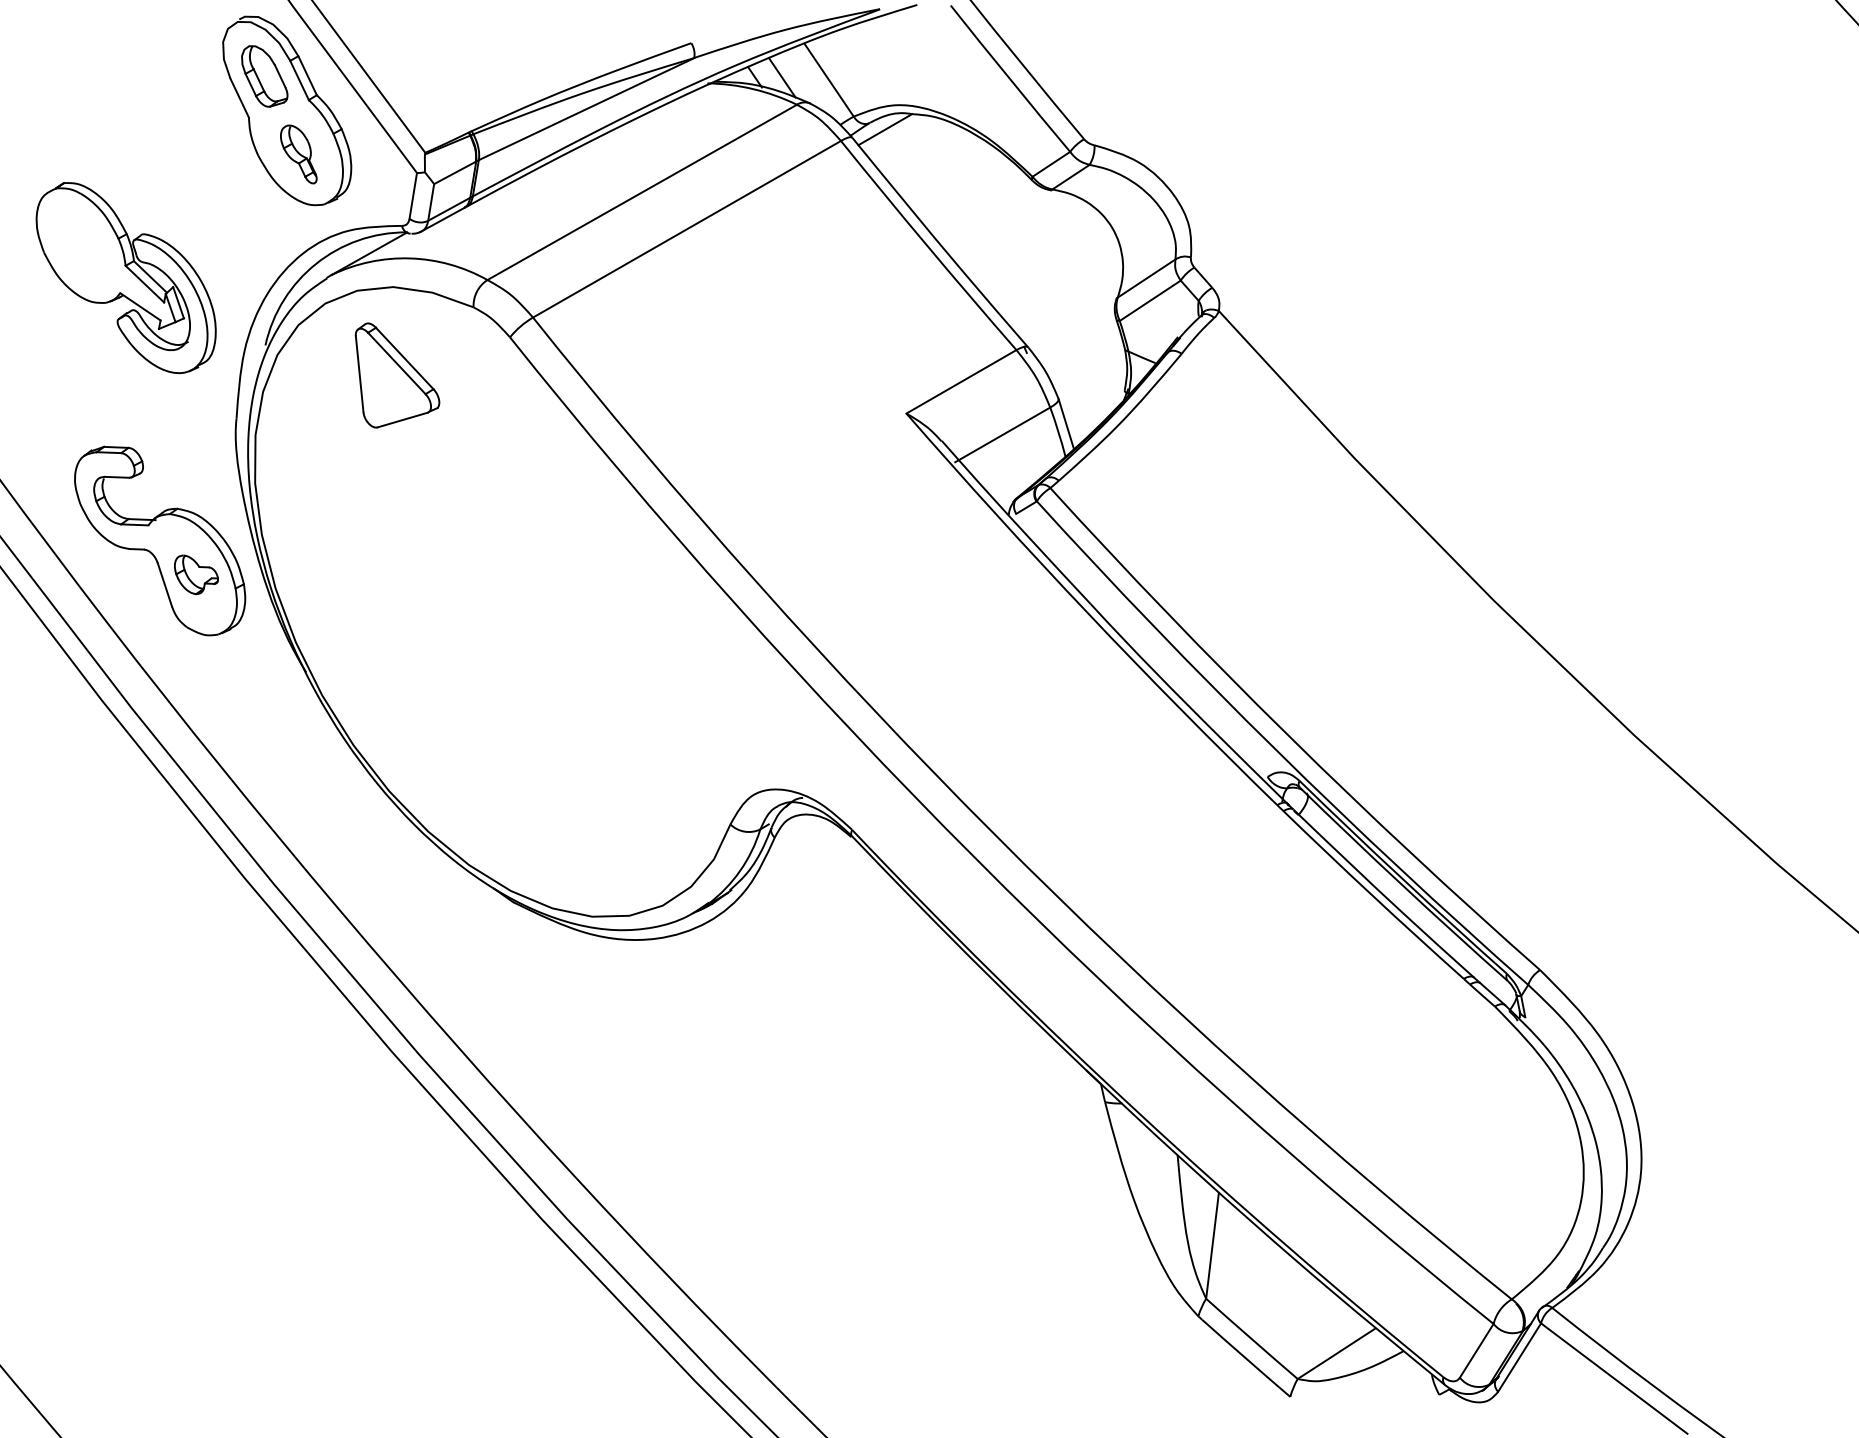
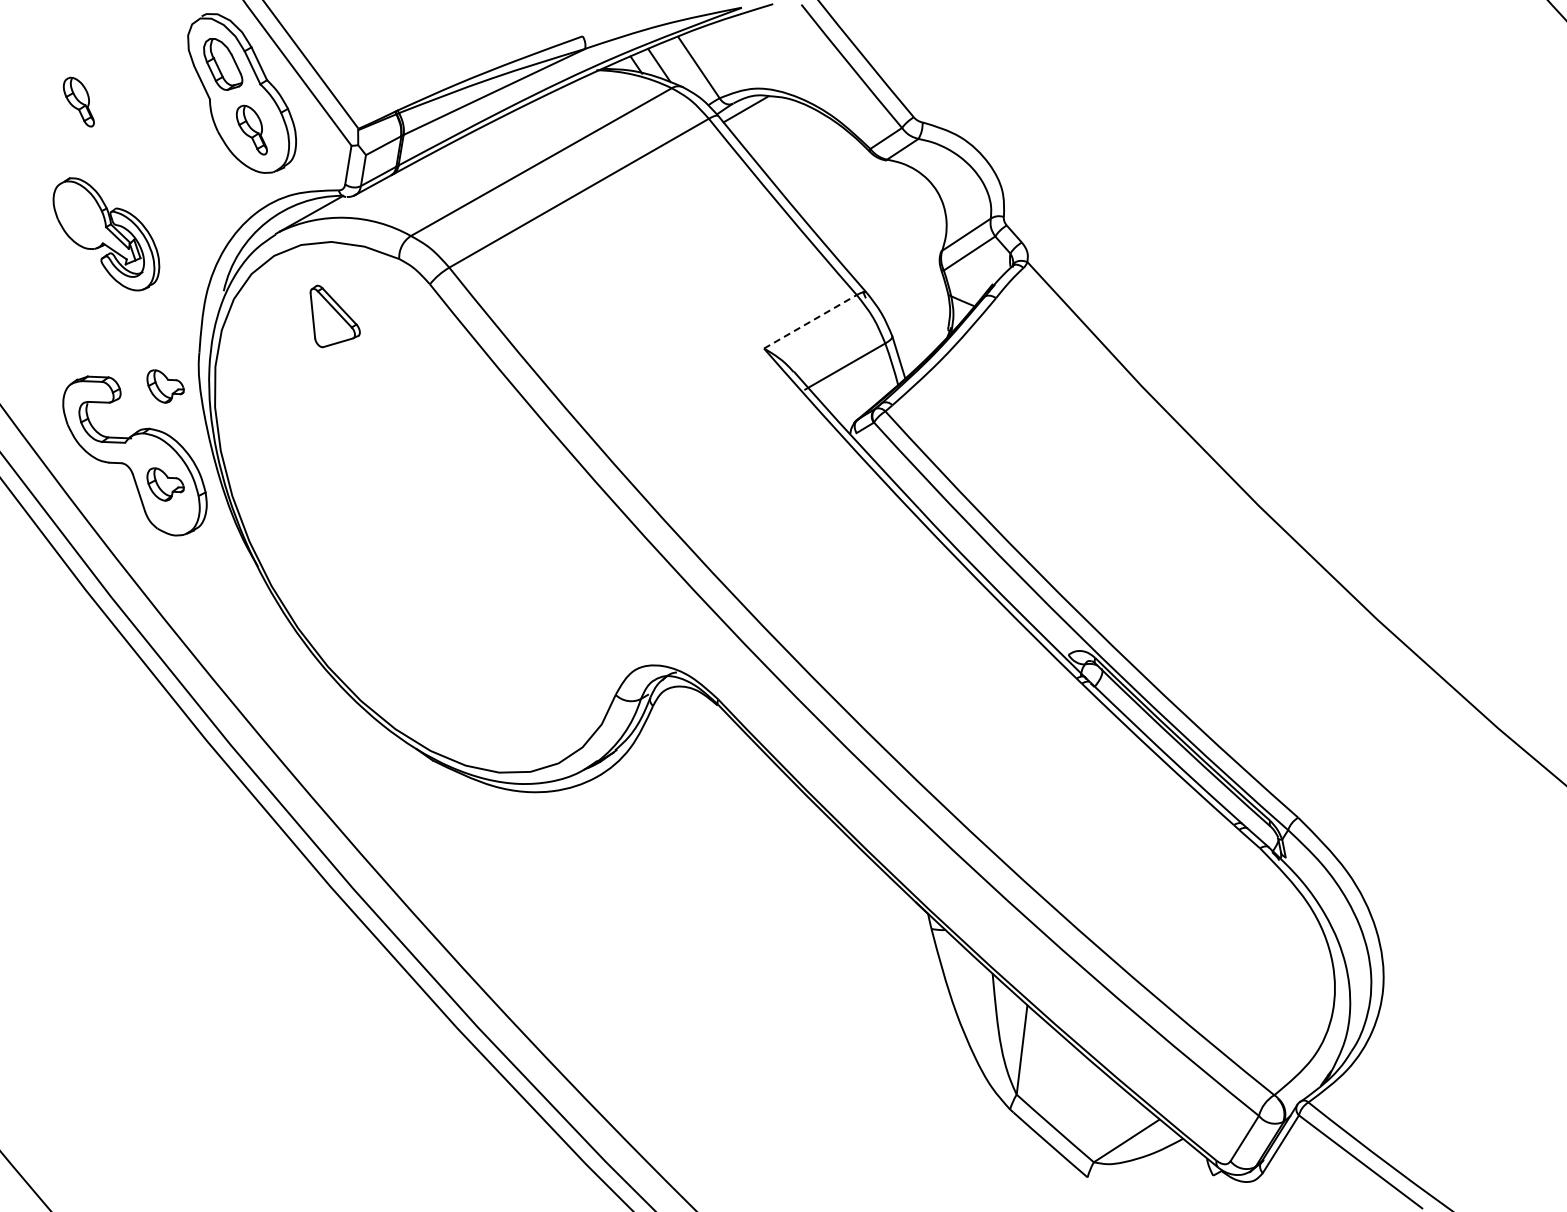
part: (93, 120) -> (78, 101), added
part: (126, 278) -> (106, 234), size x0.7
part: (397, 375) -> (335, 316), size x0.7
line: (961, 381) -> (810, 321), solid -> dashed
part: (196, 458) -> (165, 386), added

